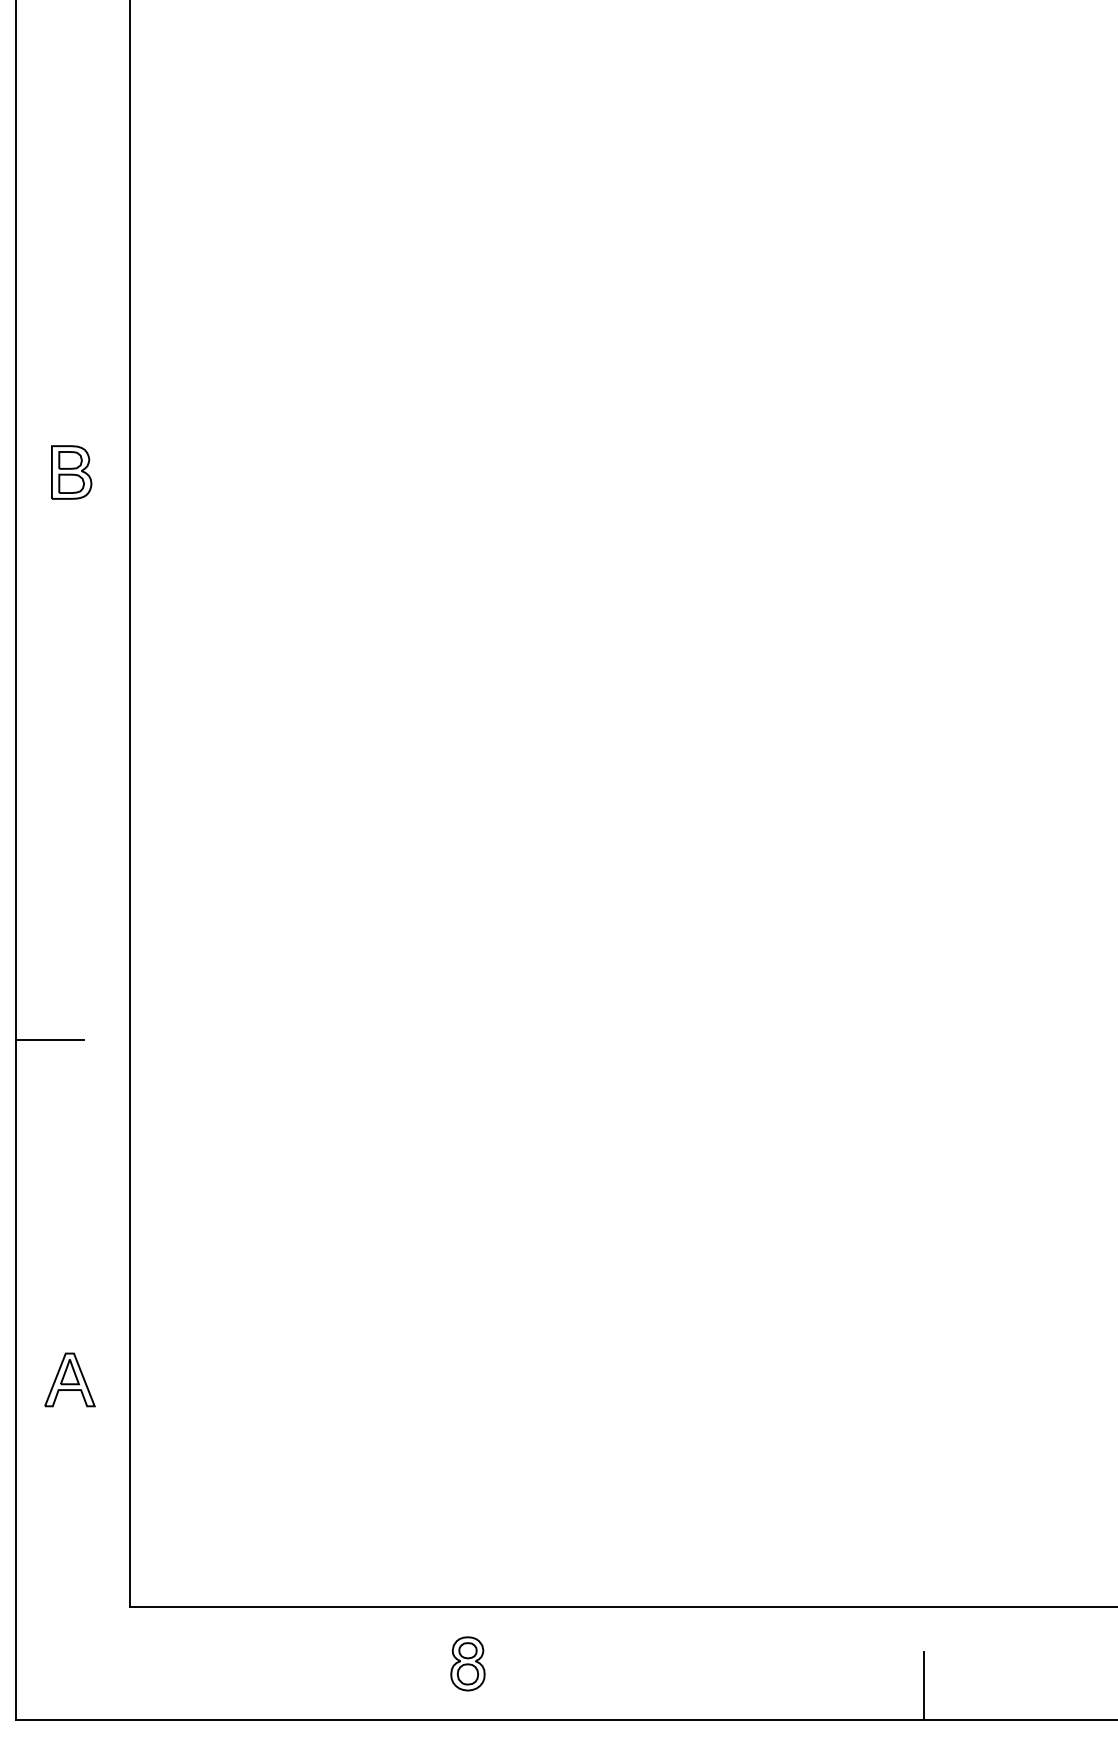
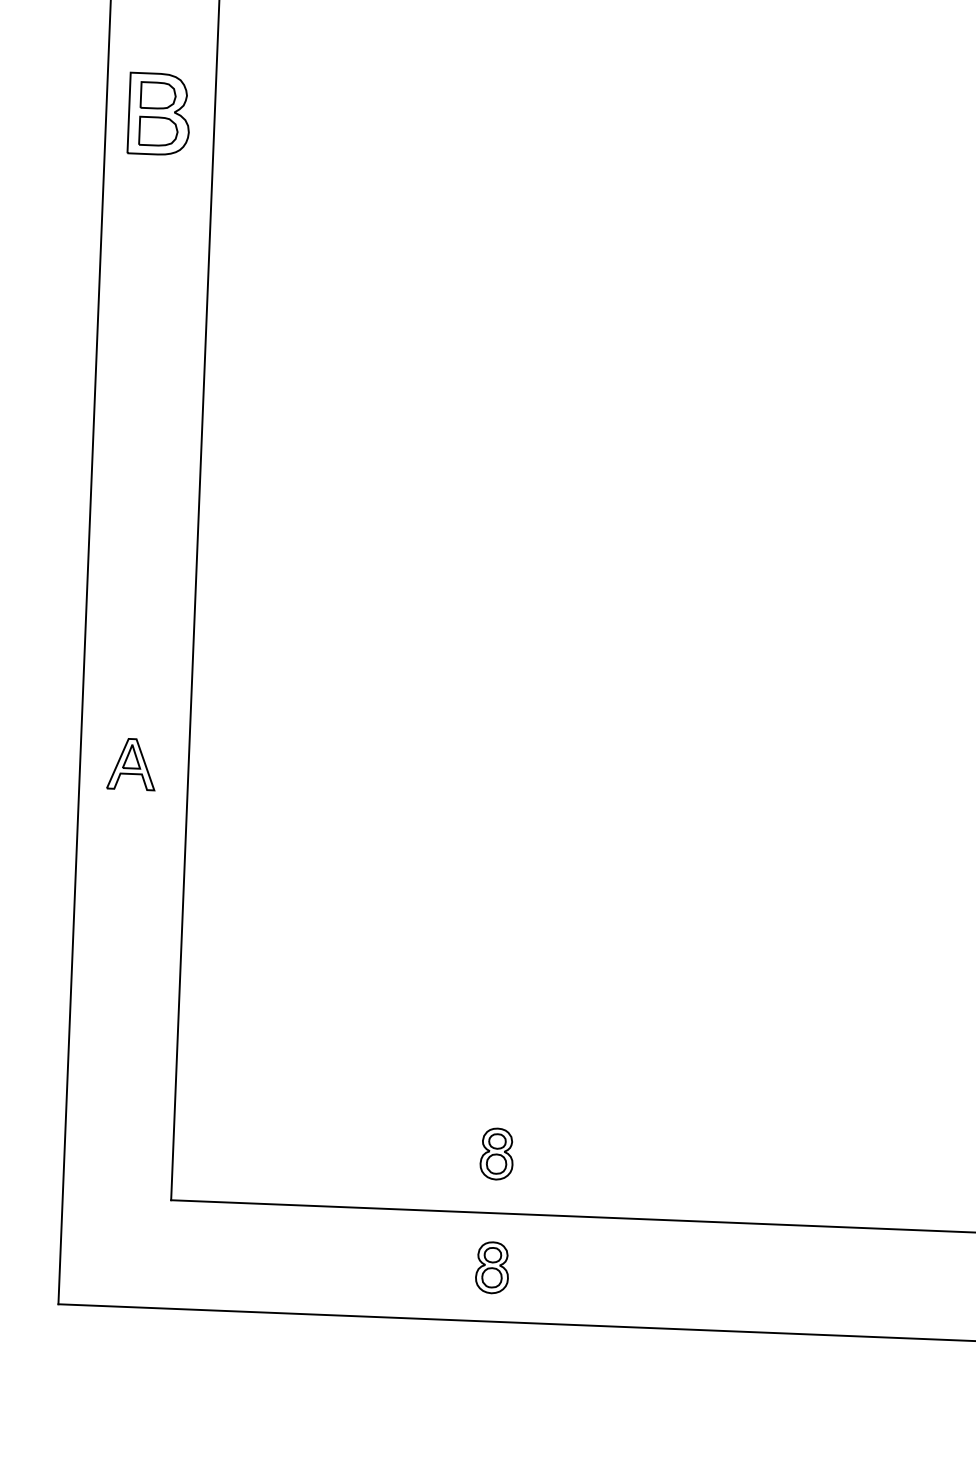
part: (71, 472) -> (159, 114), size x1.6
line: (50, 1039) -> (117, 655), removed
part: (69, 1379) -> (131, 763), moved
part: (467, 1544) -> (496, 1153), added
line: (923, 1686) -> (926, 1306), removed

